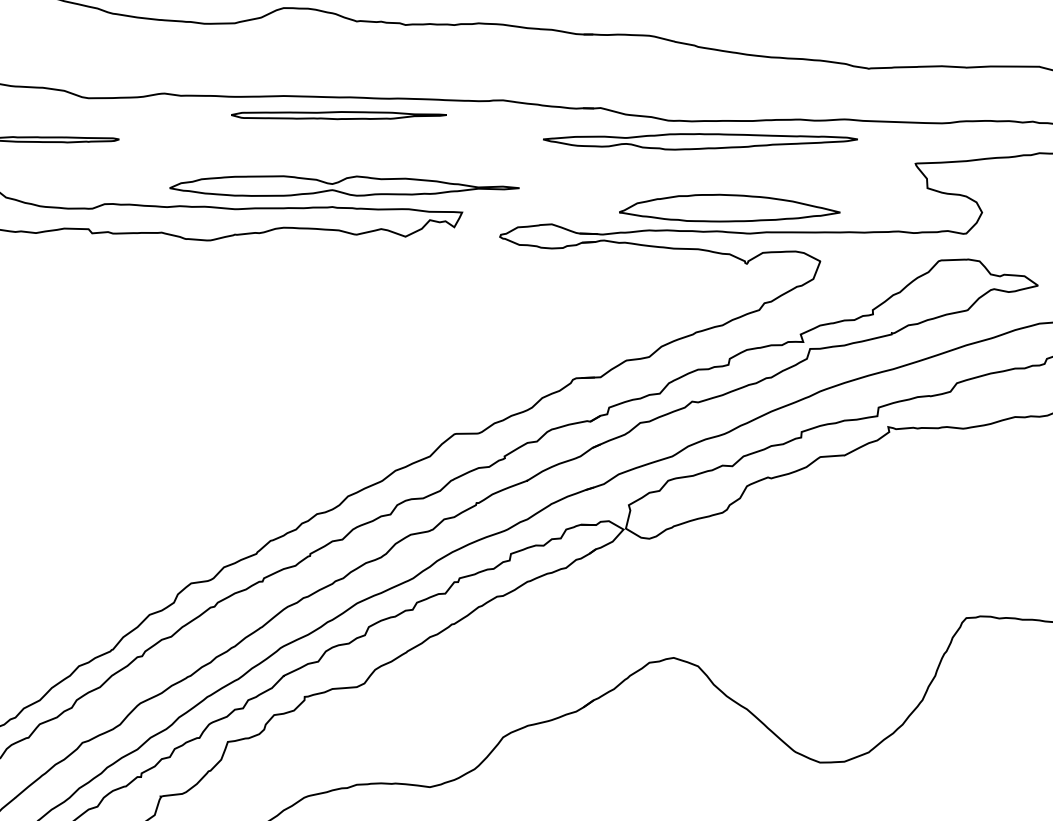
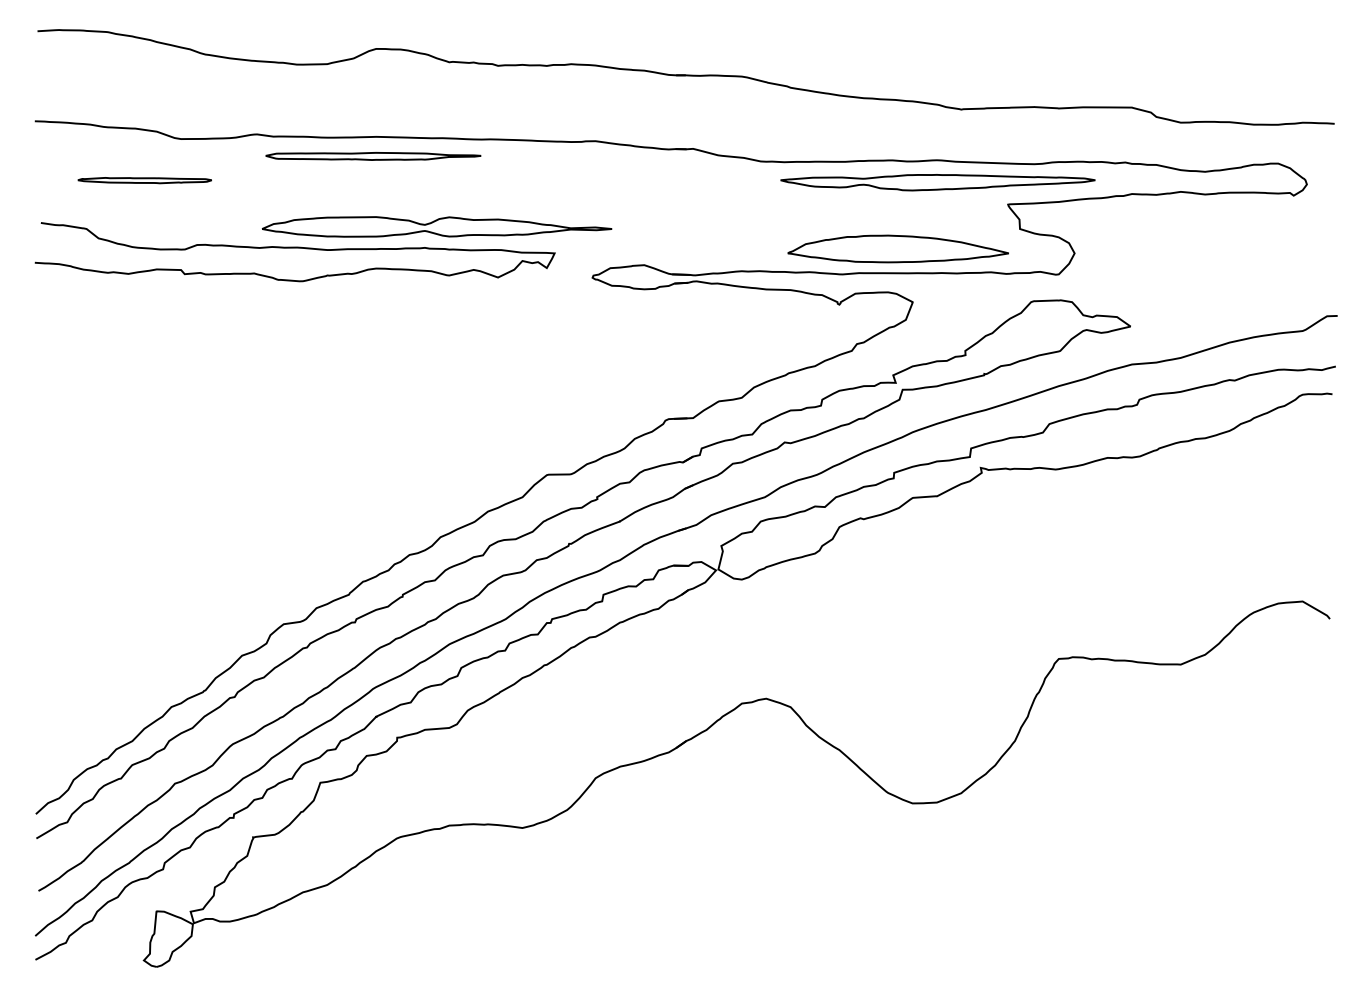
part: (339, 115) -> (373, 156), moved
part: (700, 141) -> (937, 182), moved
part: (729, 207) -> (897, 248), moved

